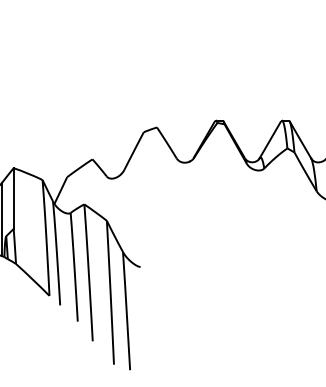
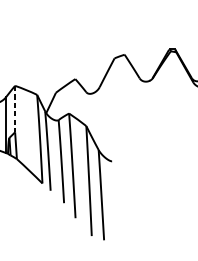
line: (13, 199) -> (14, 109), solid -> dashed

